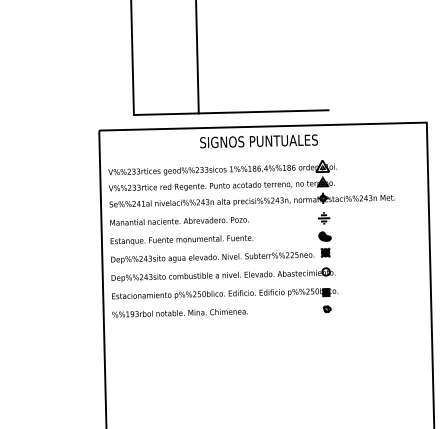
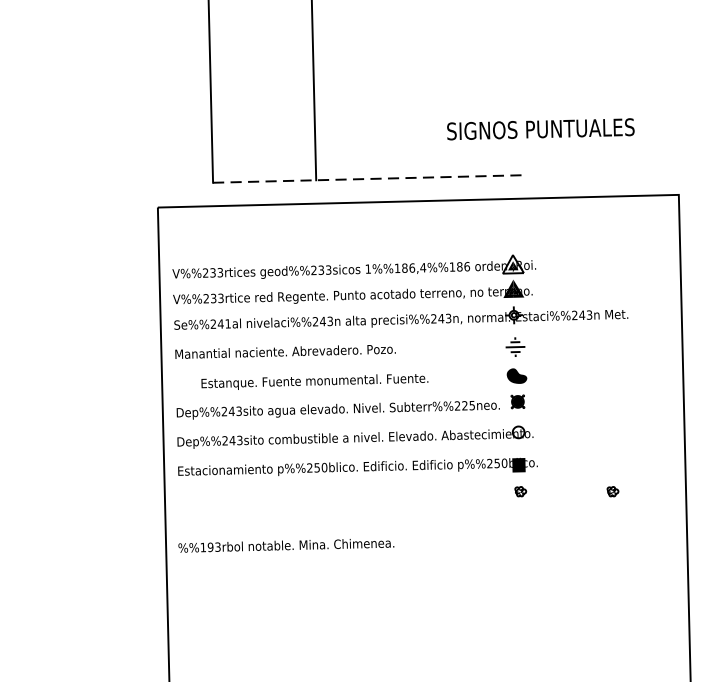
line: (231, 112) -> (368, 178), solid -> dashed
text: (258, 141) -> (539, 129), moved
text: (181, 240) -> (314, 382), moved
part: (385, 309) -> (613, 492), added
text: (179, 313) -> (285, 546), moved

